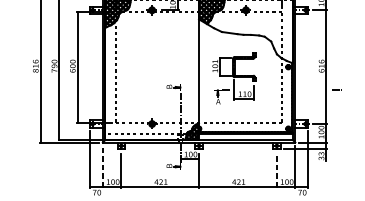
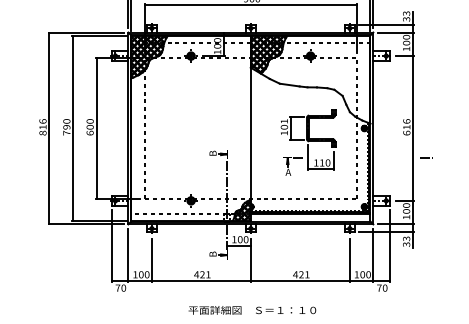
part: (234, 78) -> (308, 142), moved
line: (102, 166) -> (128, 254), dashed -> solid
line: (276, 170) -> (349, 260), dashed -> solid

